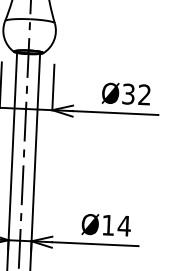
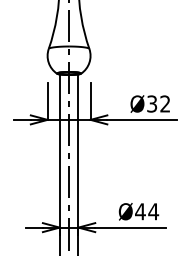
text: (108, 225) -> (140, 211), Ø14 -> Ø44

